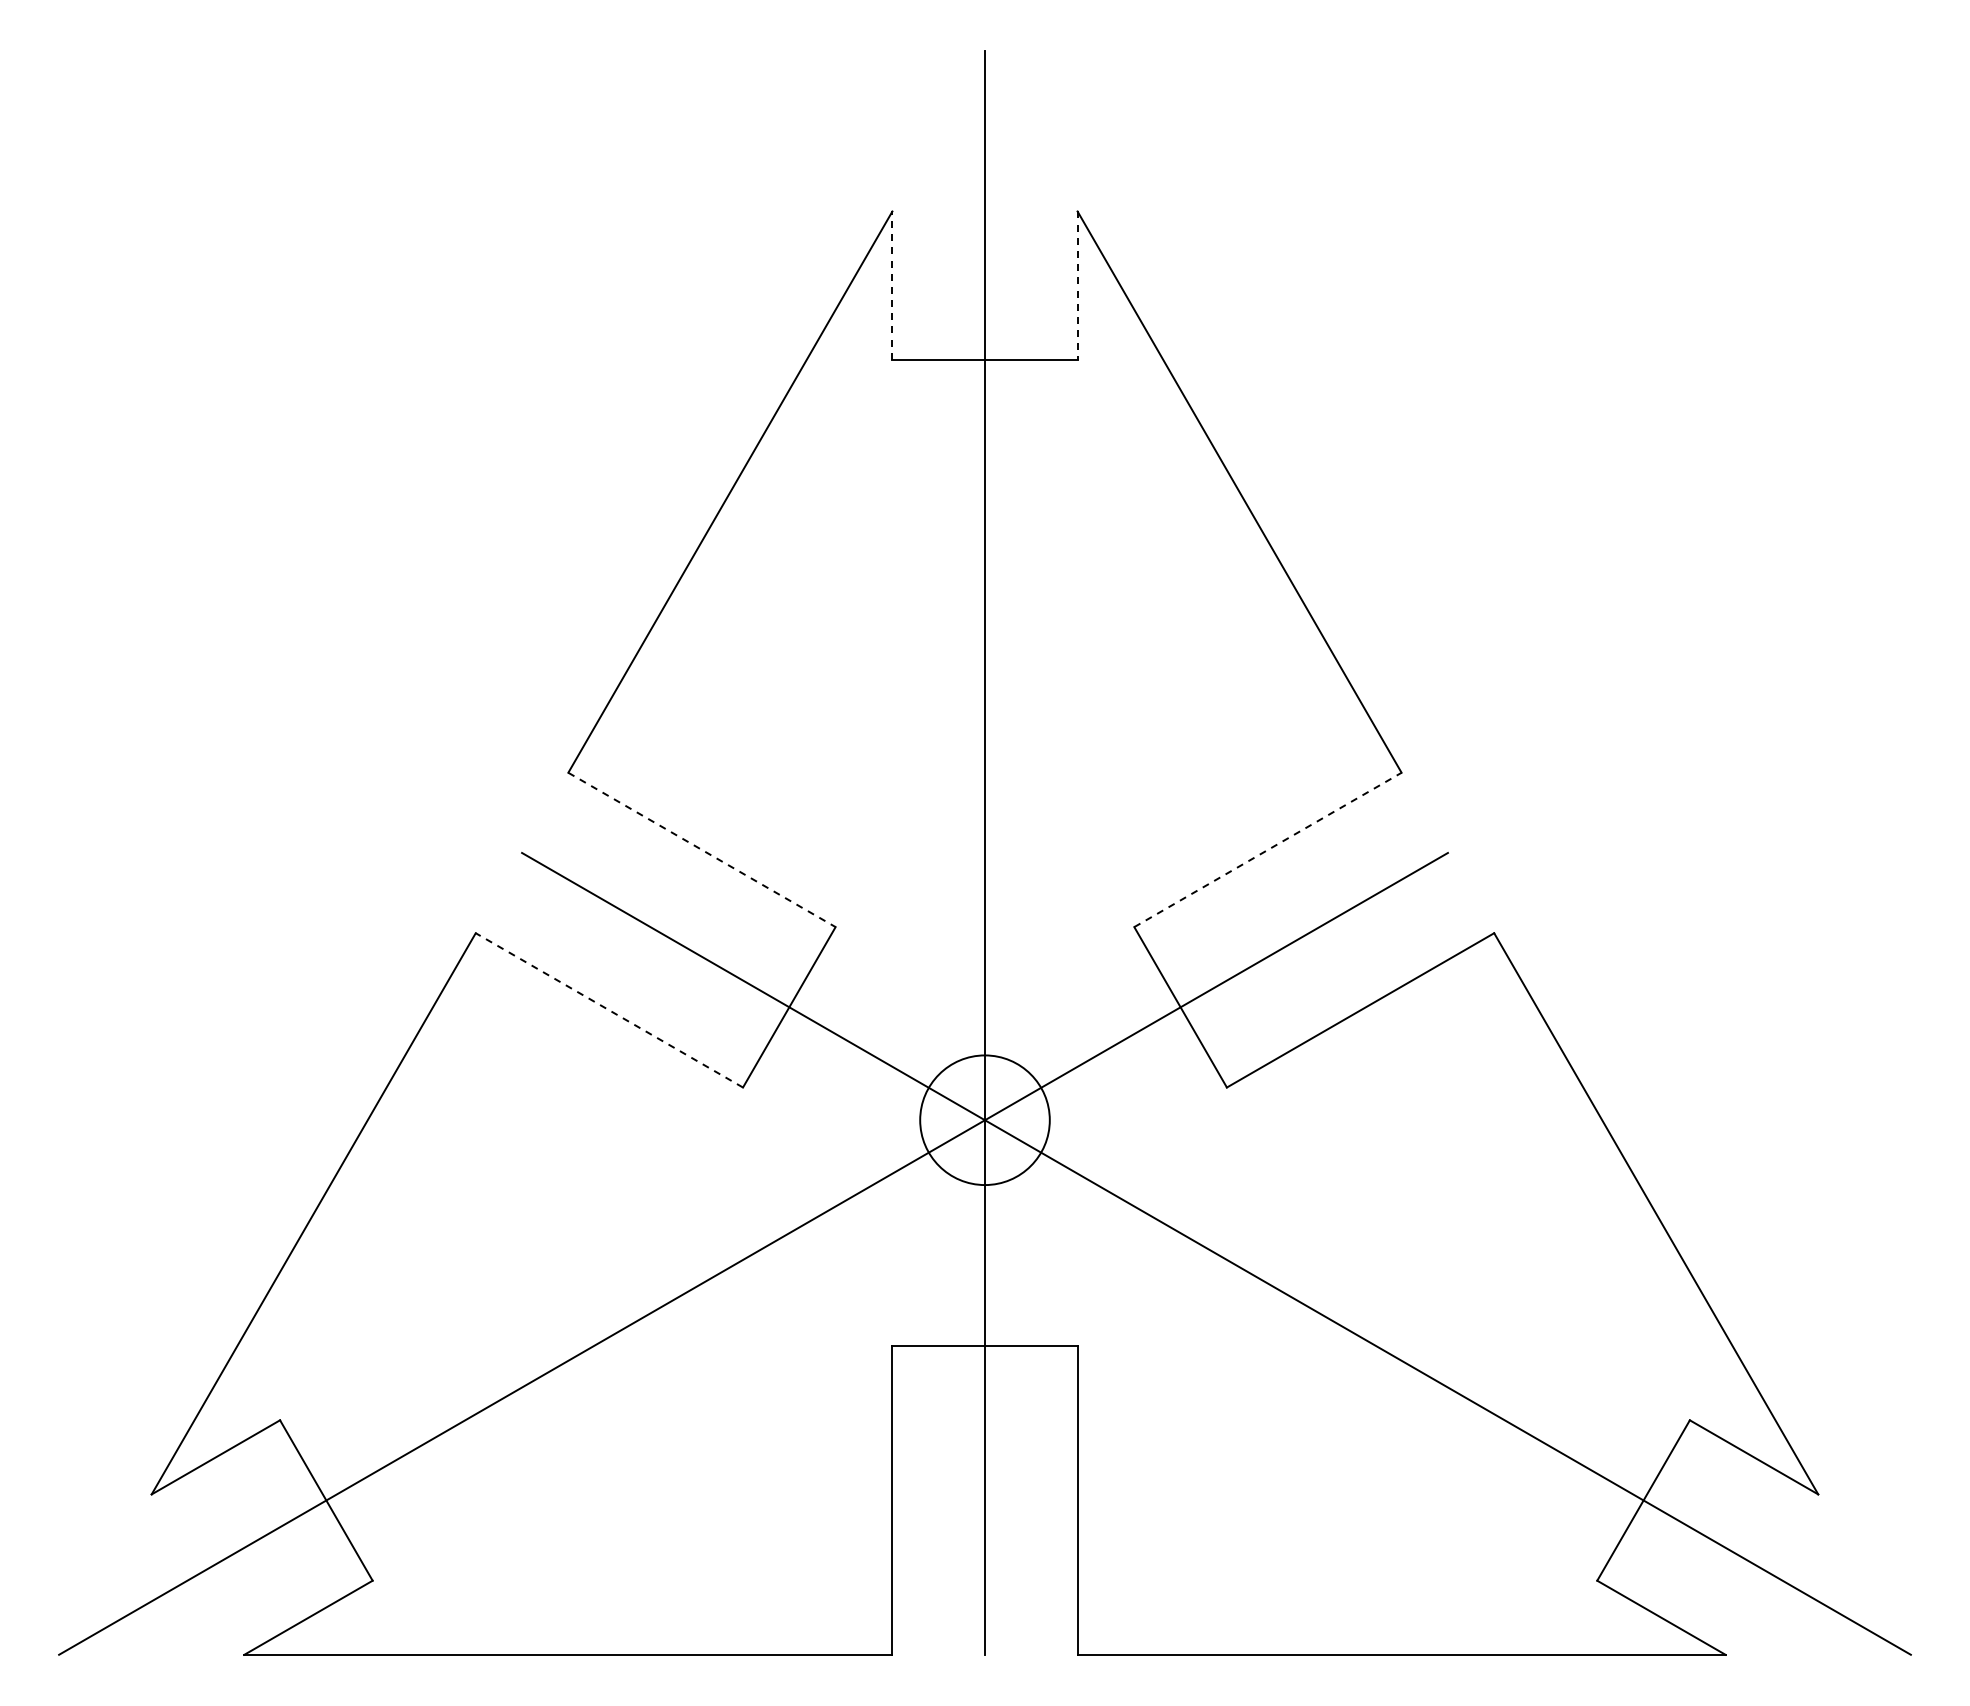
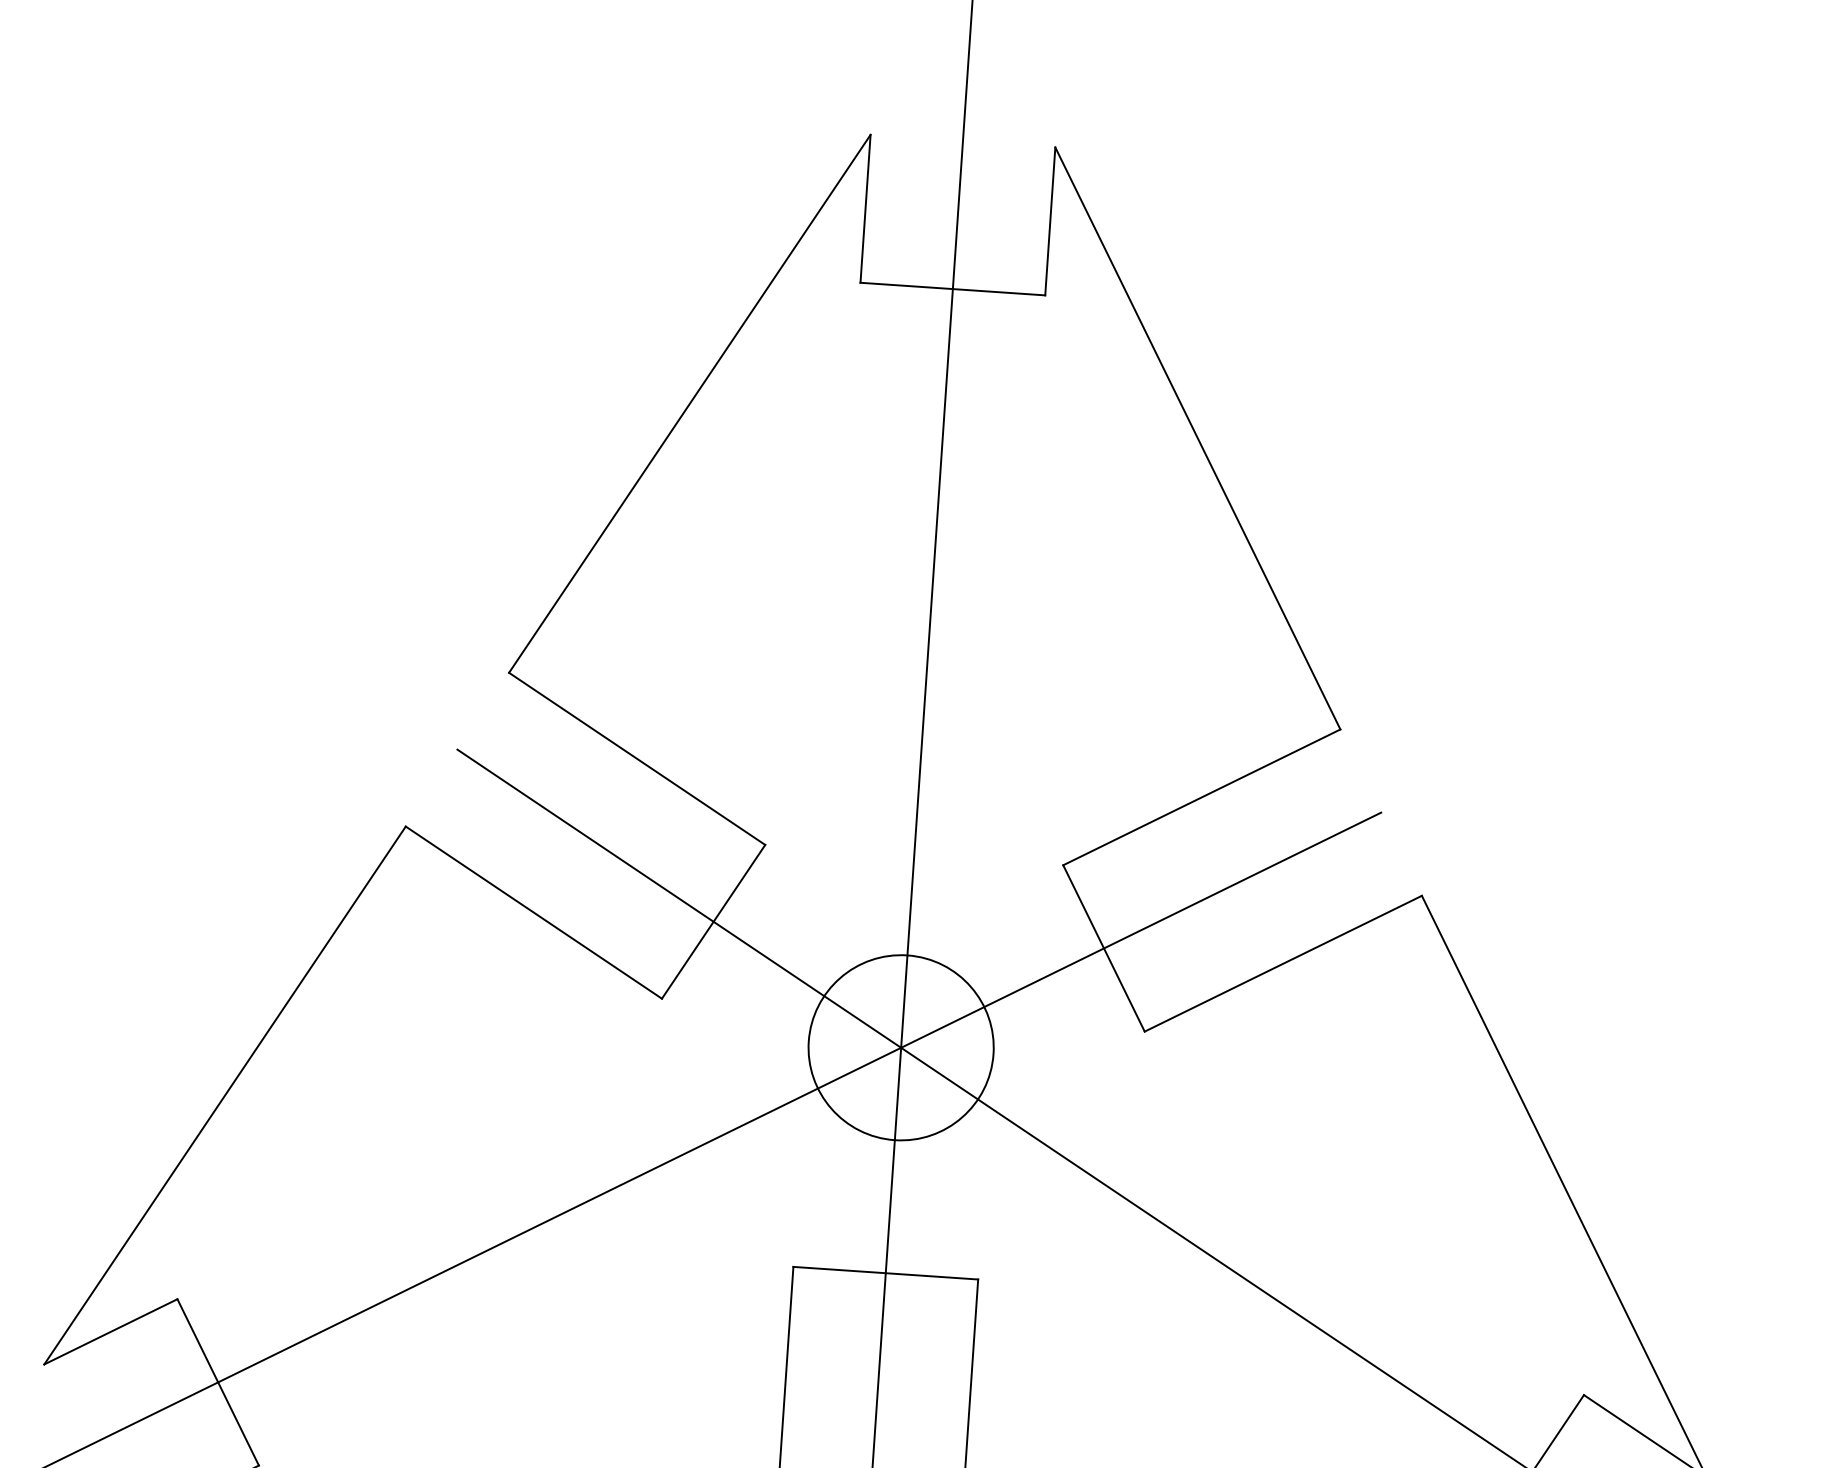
line: (892, 285) -> (865, 208), dashed -> solid
line: (1077, 286) -> (1050, 222), dashed -> solid
line: (1268, 849) -> (1202, 796), dashed -> solid
line: (702, 850) -> (637, 759), dashed -> solid
line: (608, 1010) -> (532, 912), dashed -> solid
circle: (984, 1119) -> (900, 1047), size x1.43

